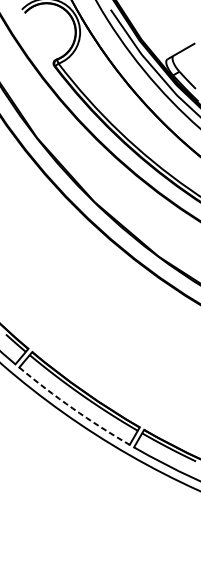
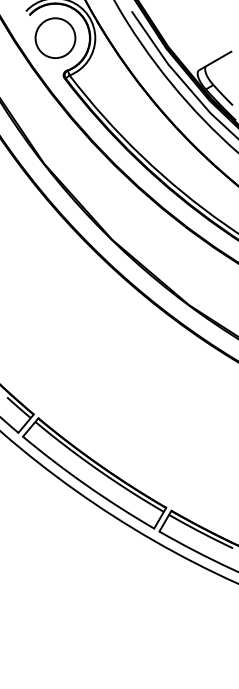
circle: (46, 31) -> (55, 37), added
arc: (72, 408) -> (86, 485), dashed -> solid

